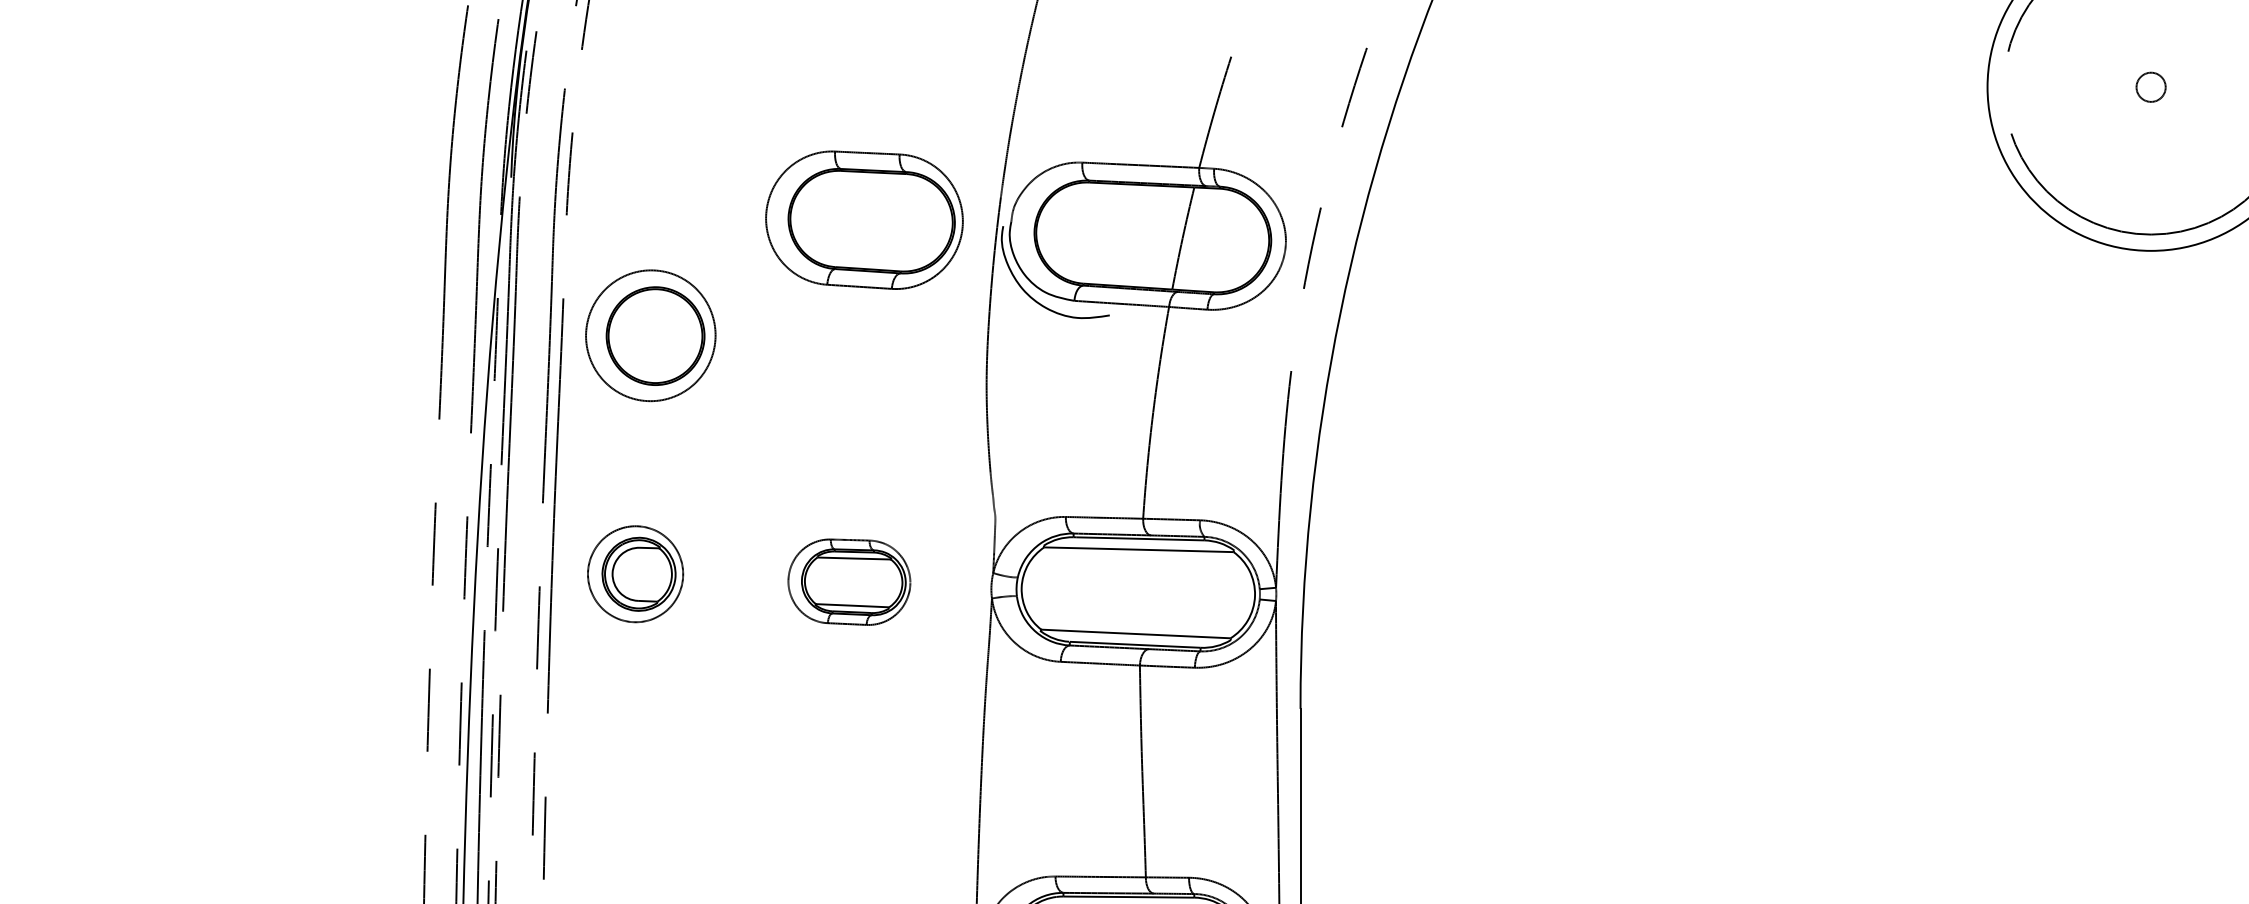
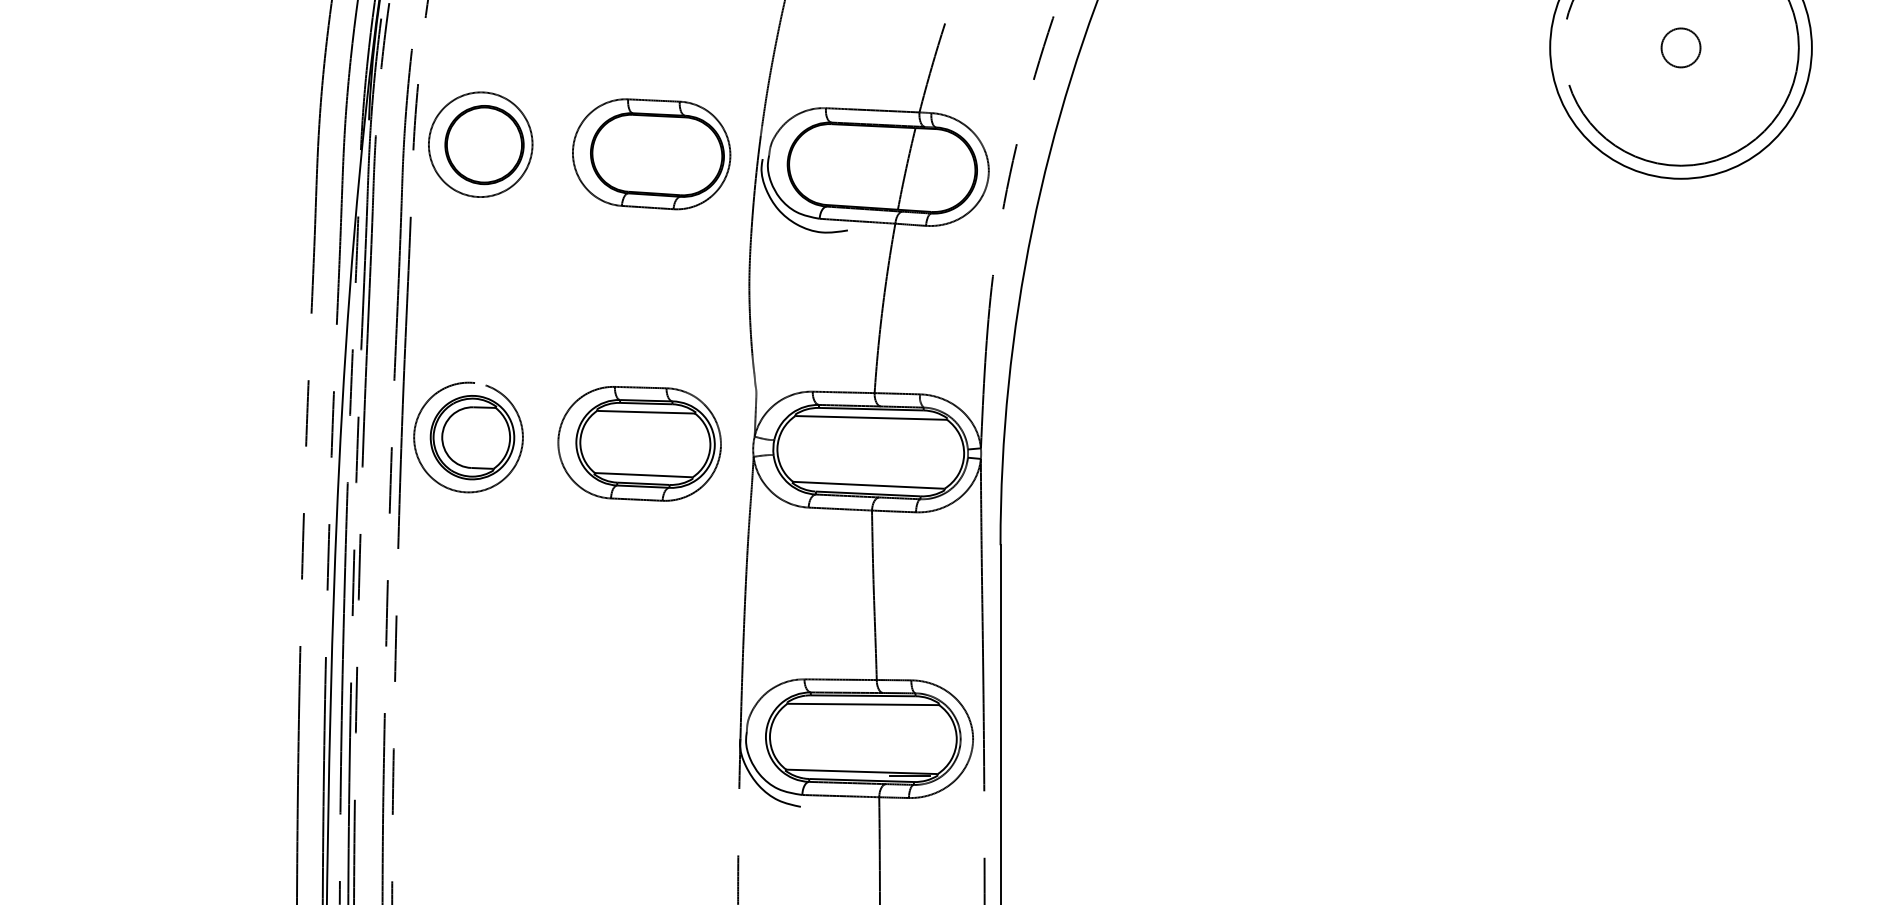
circle: (2150, 86) -> (1680, 47), size x1.67
part: (650, 335) -> (480, 144), moved
part: (635, 574) -> (468, 437), size x1.43
part: (849, 581) -> (639, 443), size x1.67

